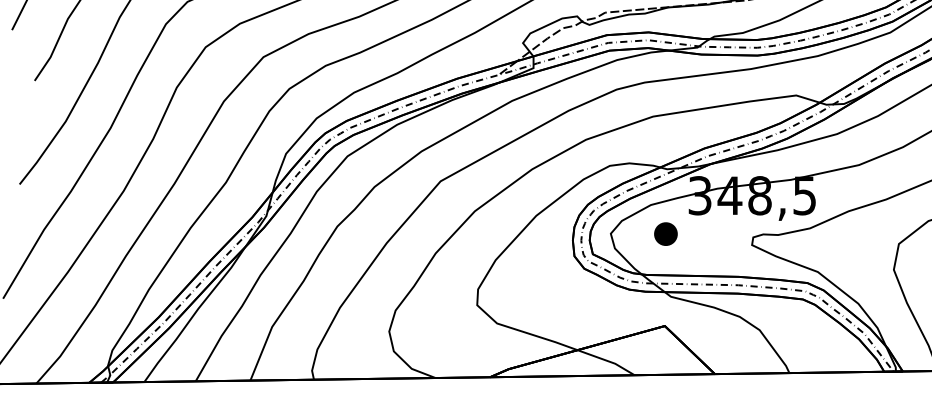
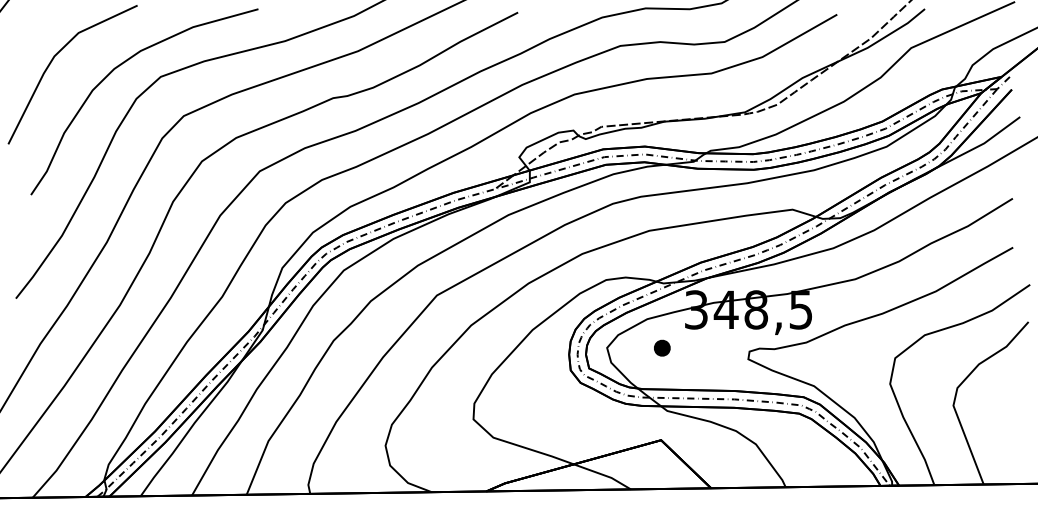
part: (666, 233) -> (662, 347), size x0.71

